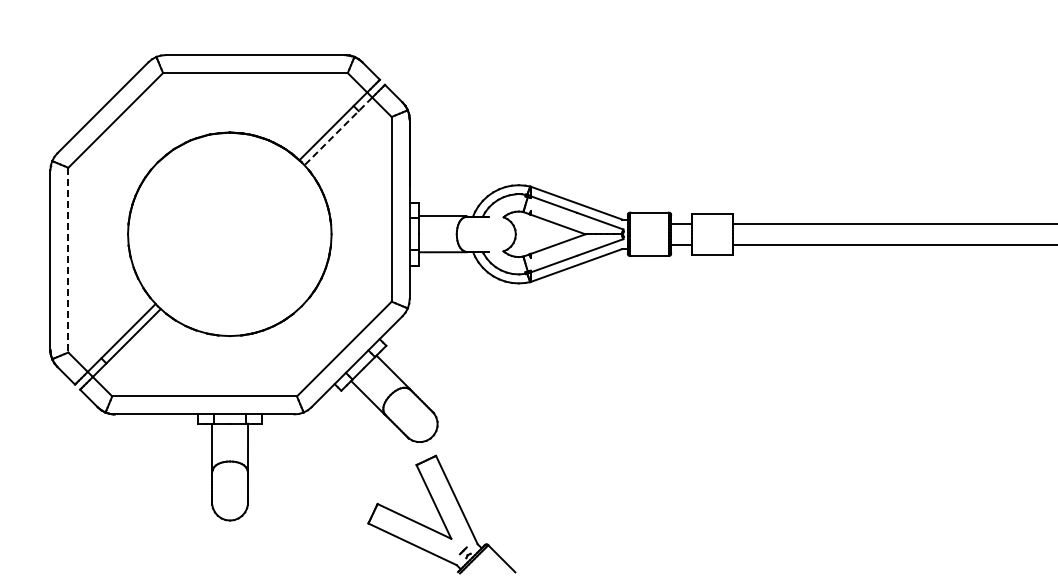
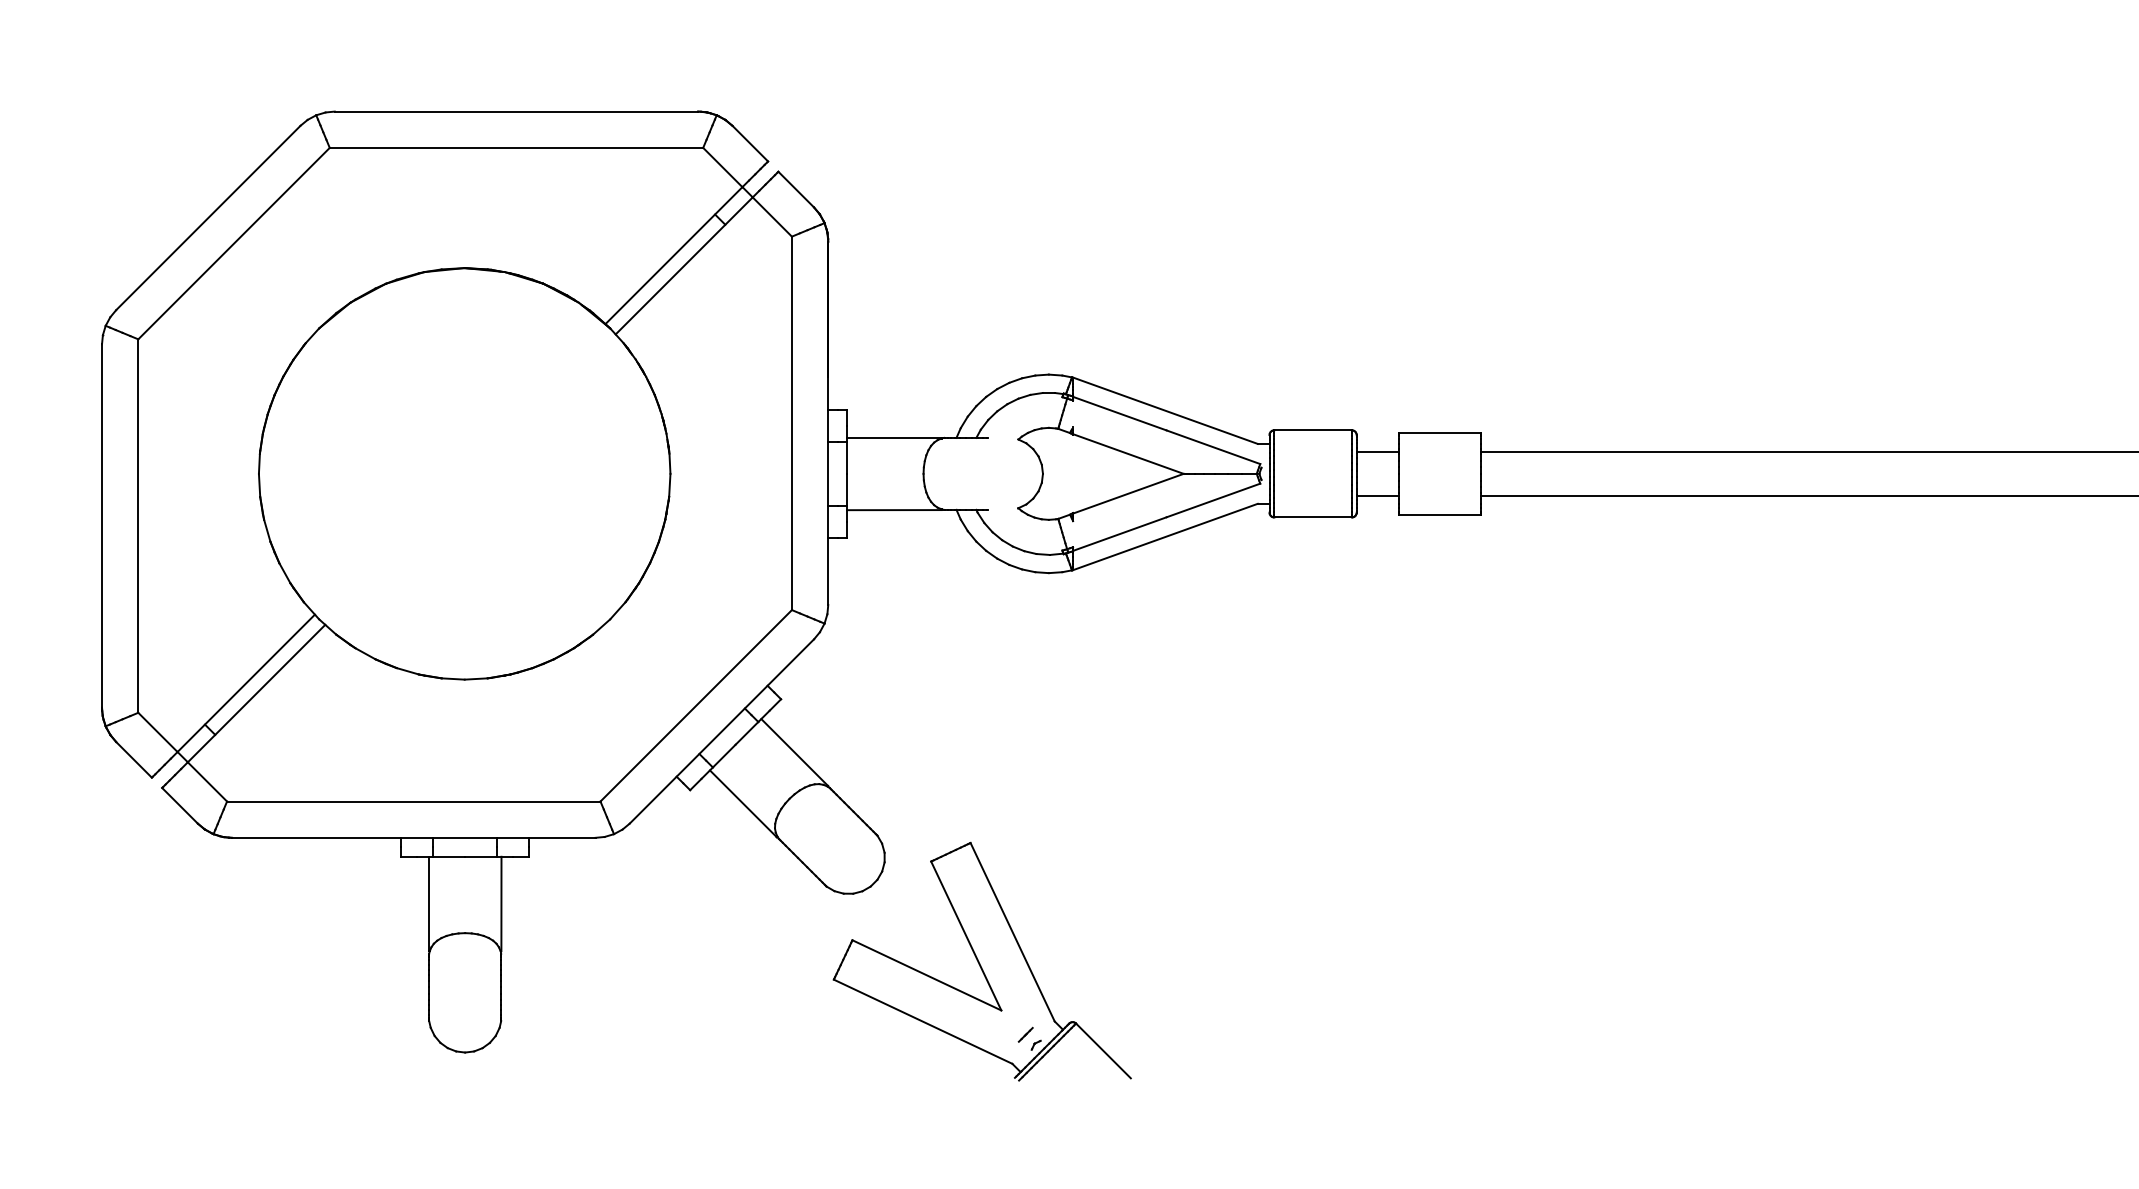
line: (338, 131) -> (684, 265), dashed -> solid
line: (68, 260) -> (138, 526), dashed -> solid
part: (441, 514) -> (981, 961), moved

